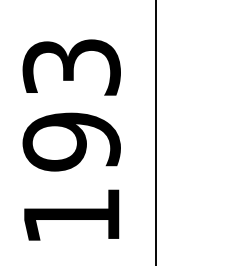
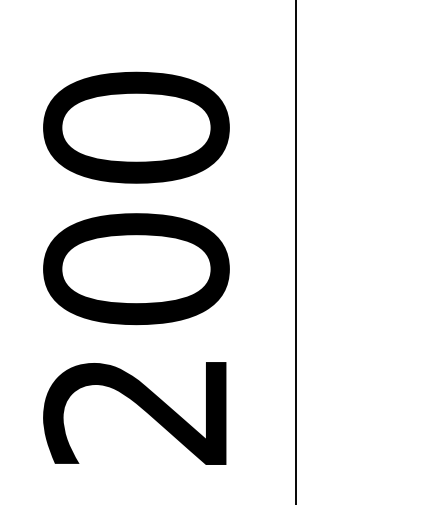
text: (71, 140) -> (135, 266), 193 -> 200

